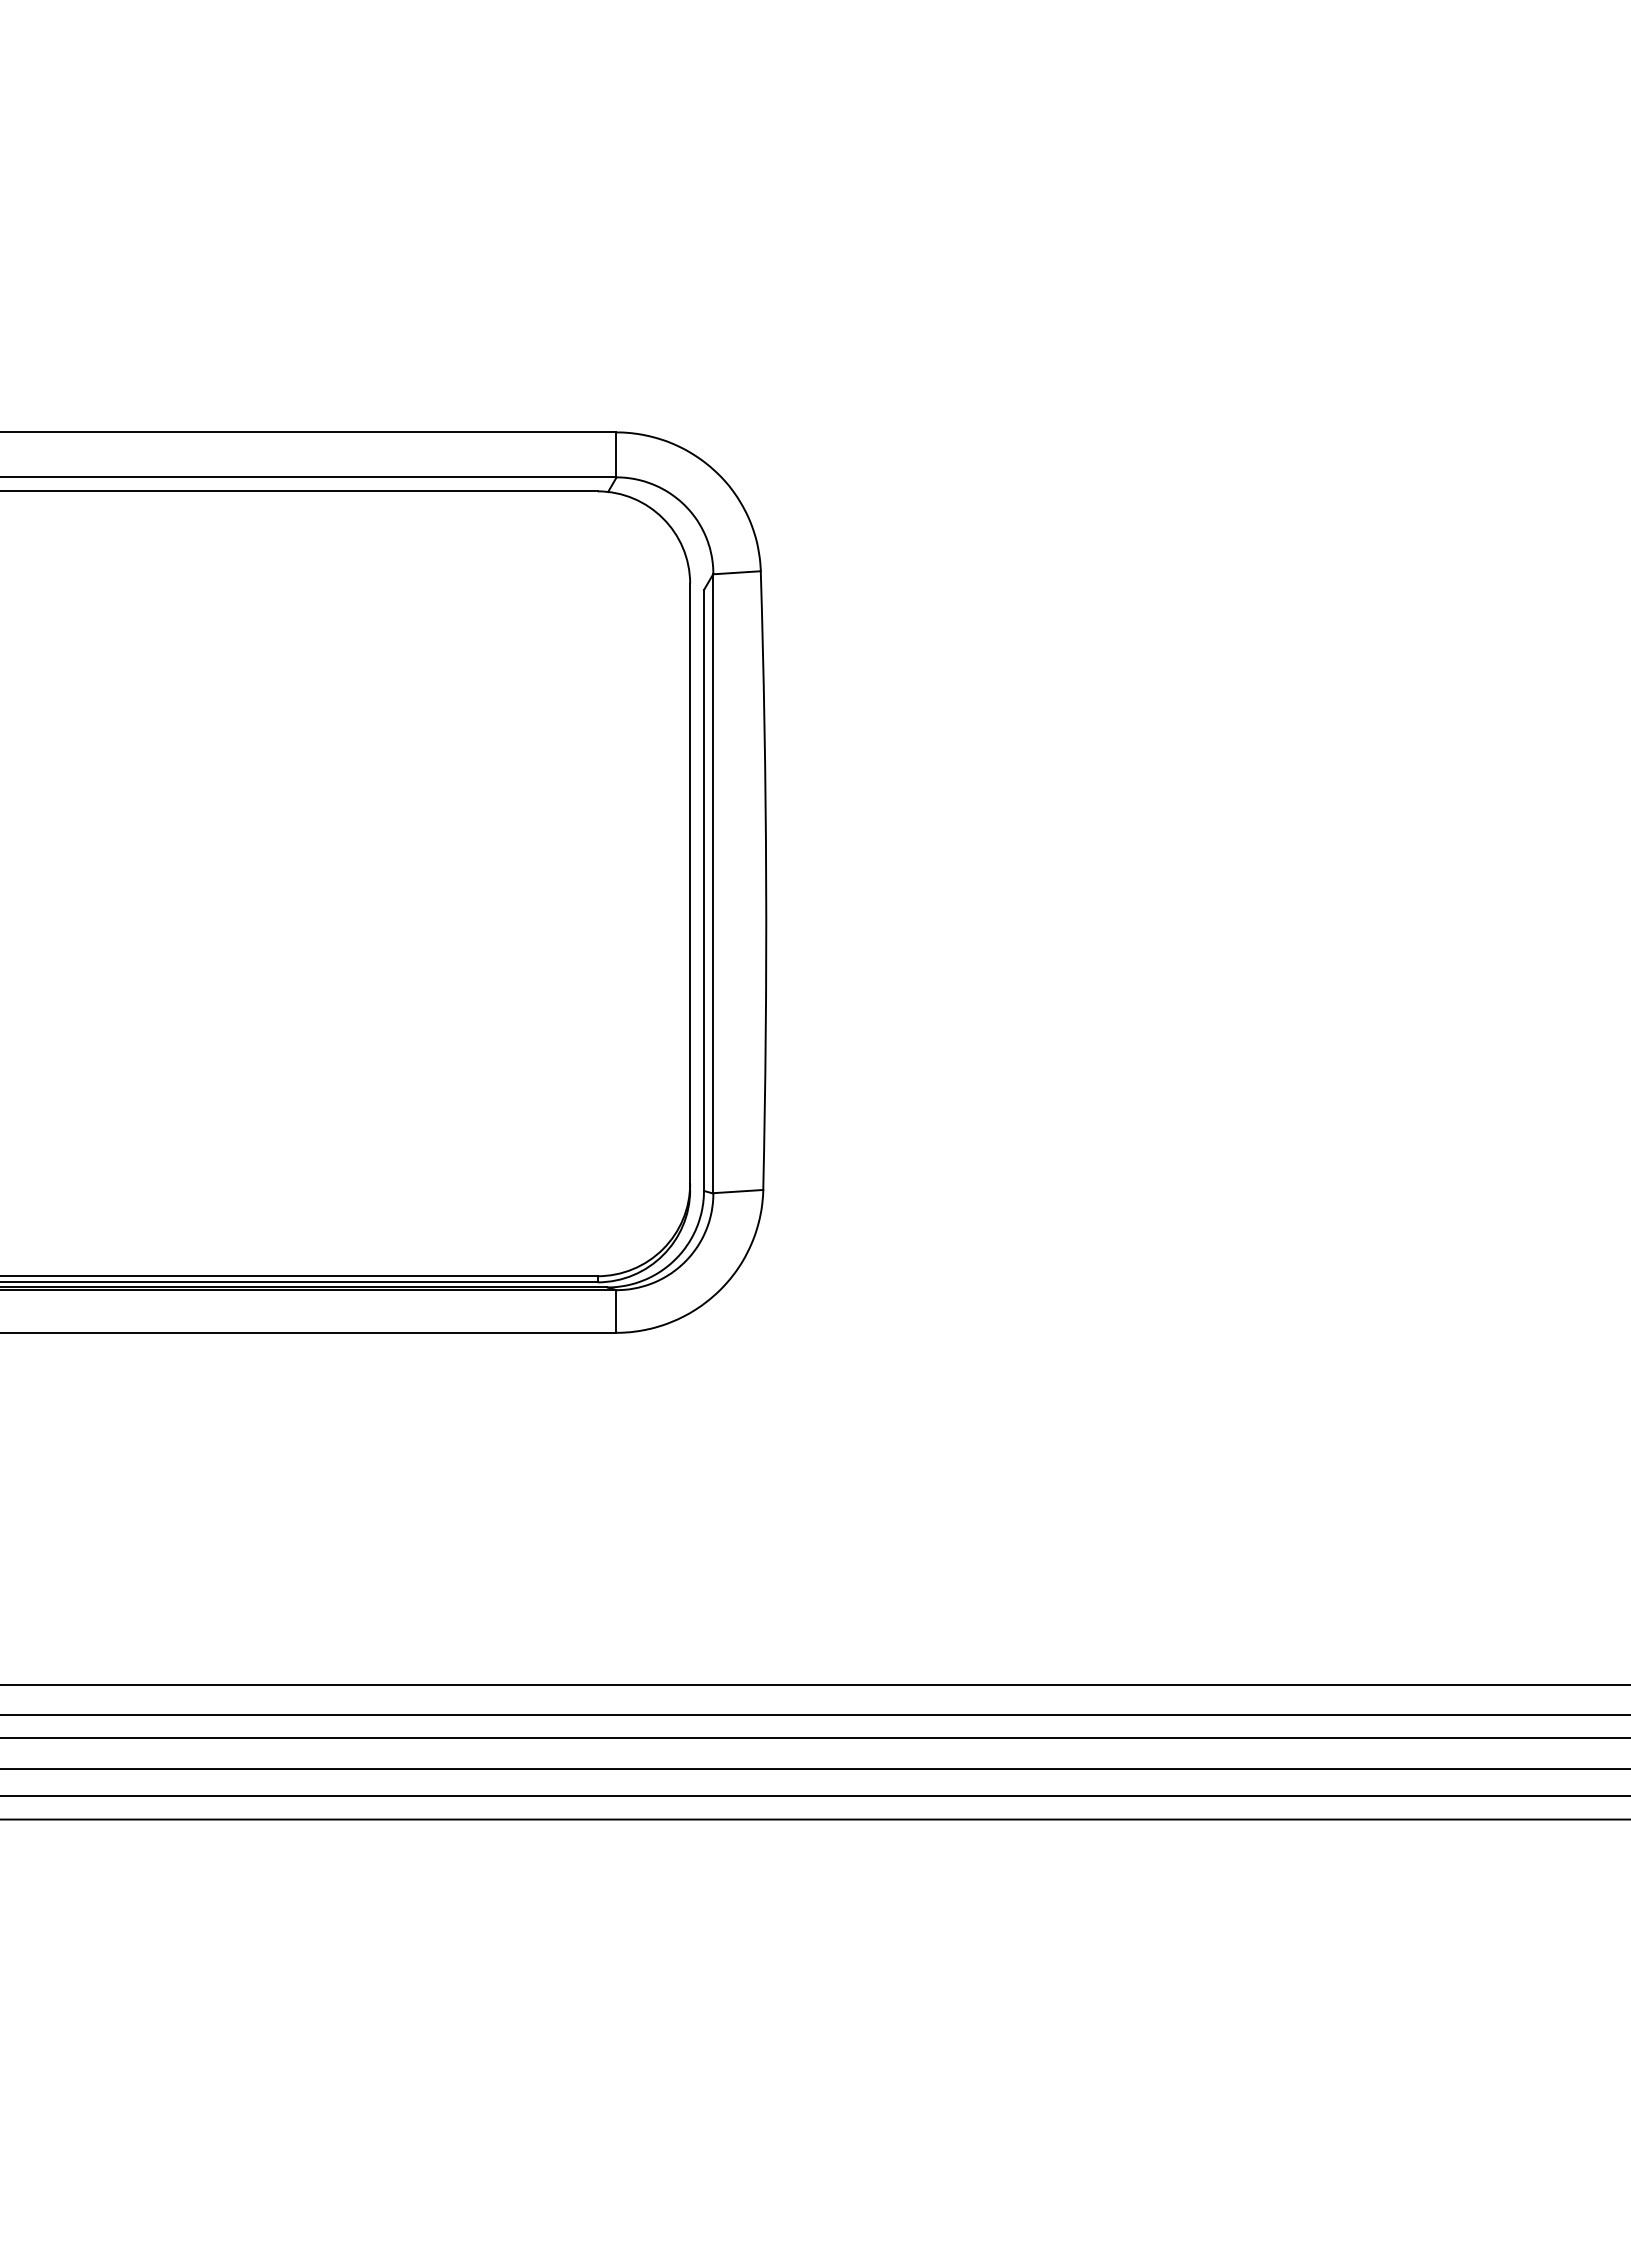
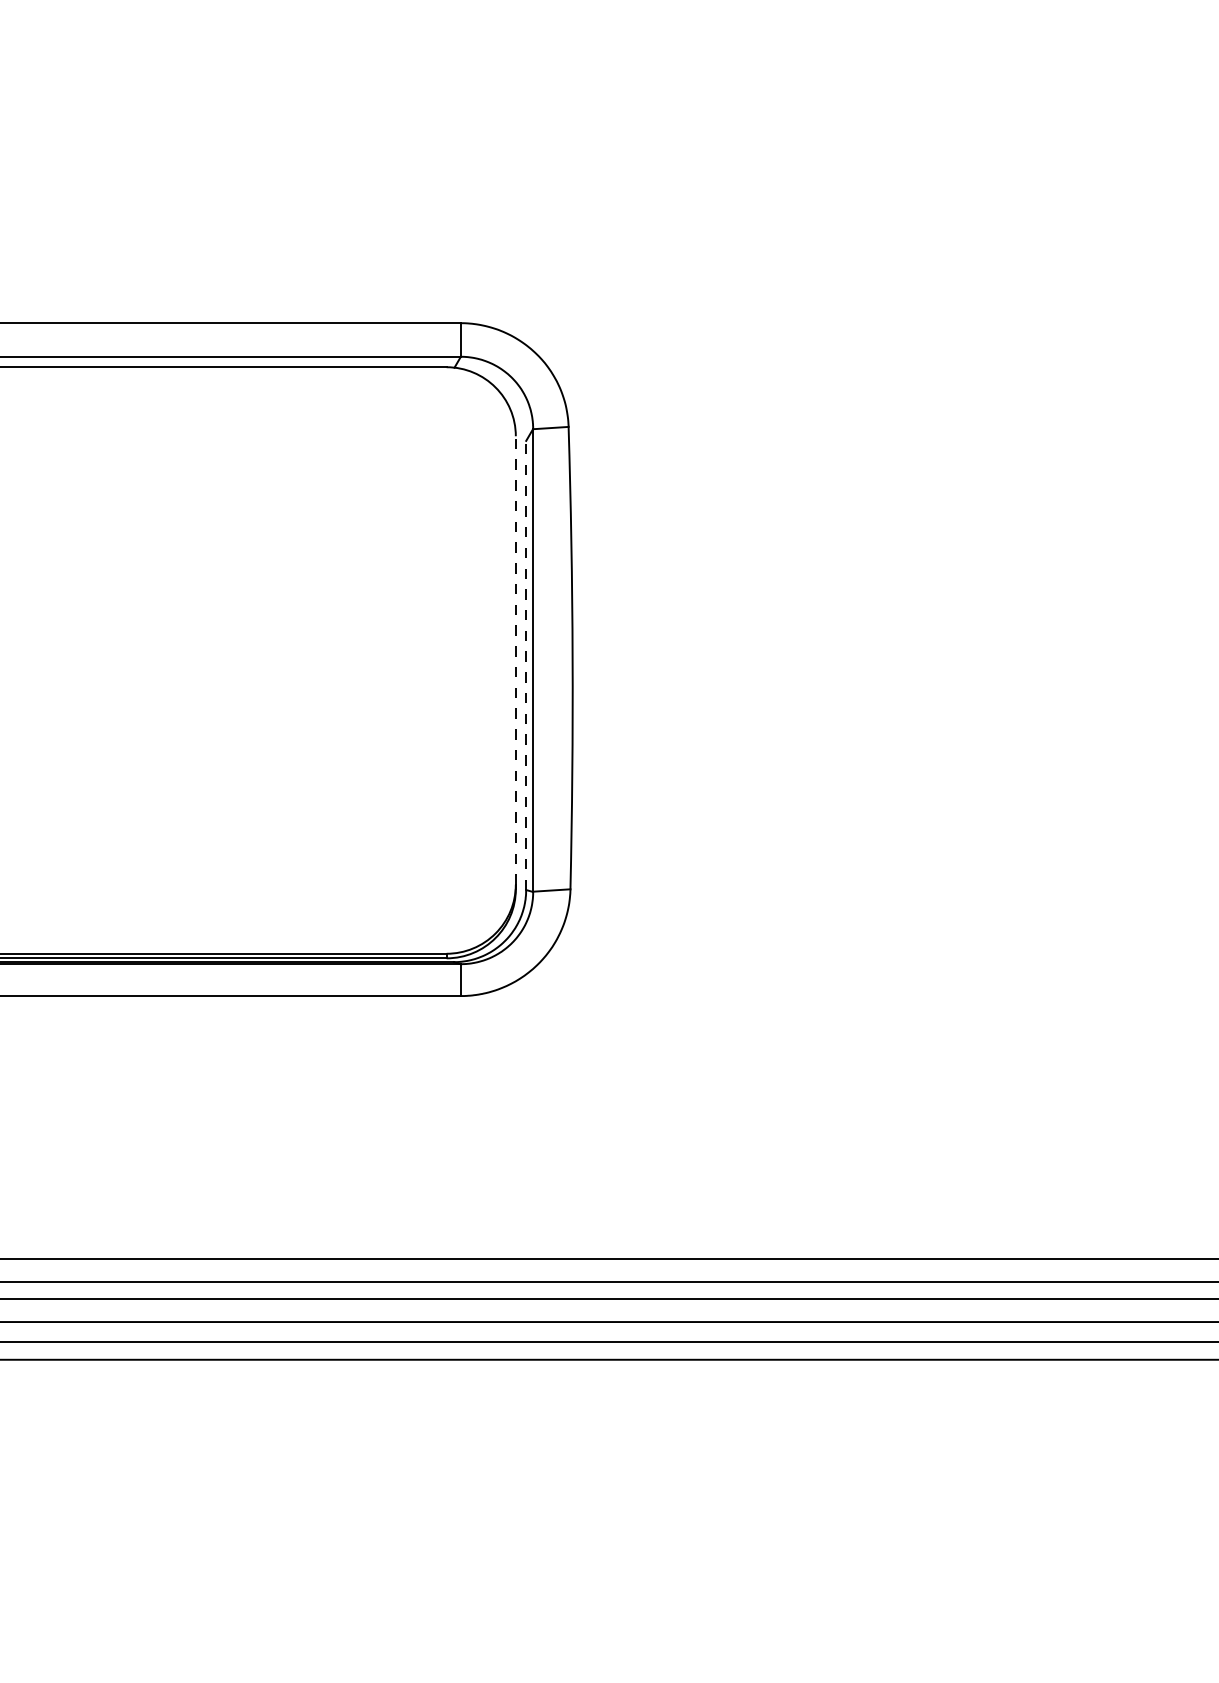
line: (690, 883) -> (516, 660), solid -> dashed
line: (704, 889) -> (526, 664), solid -> dashed

